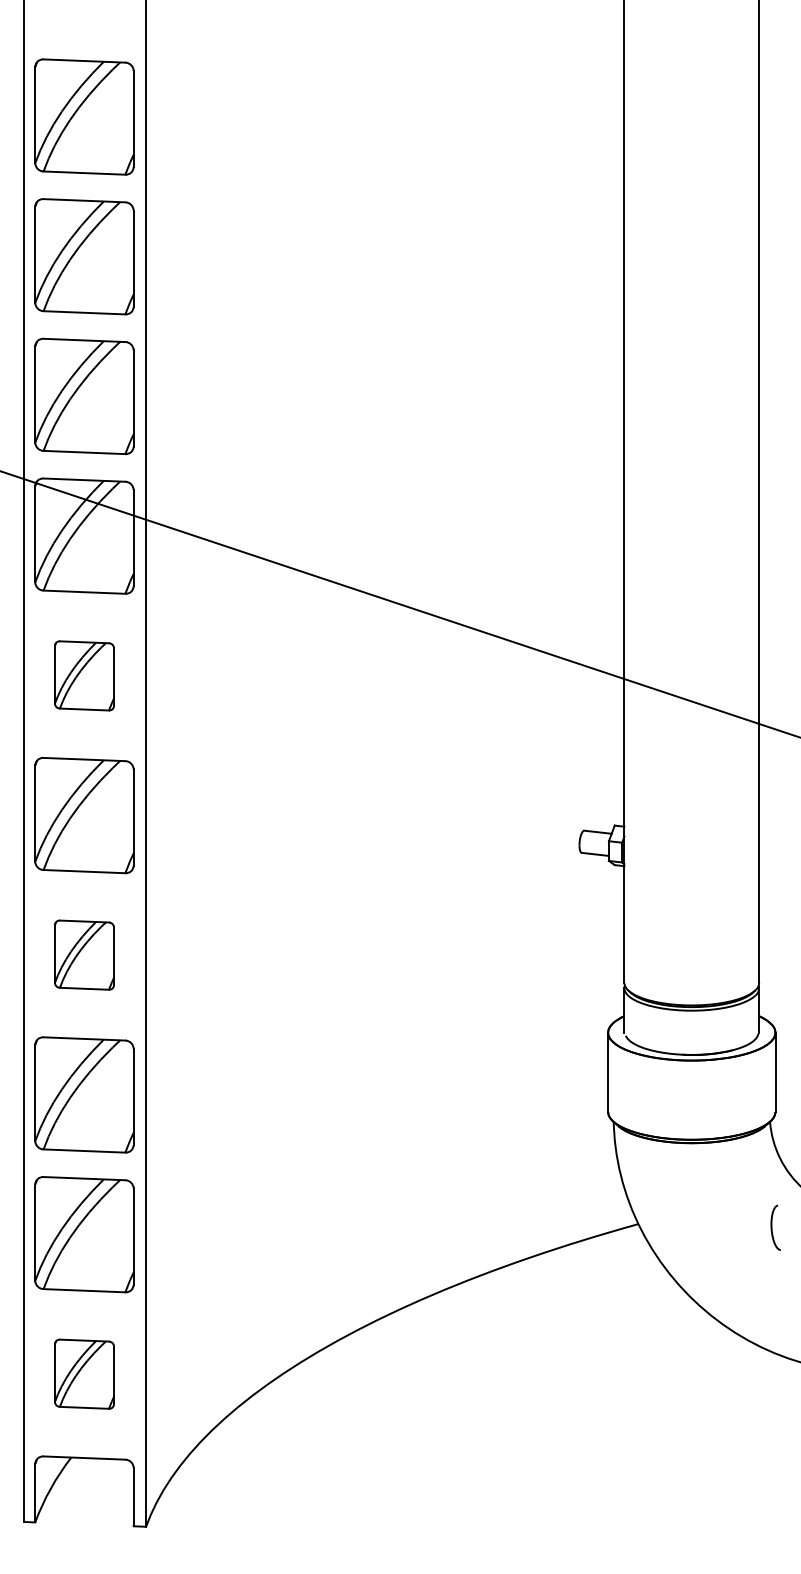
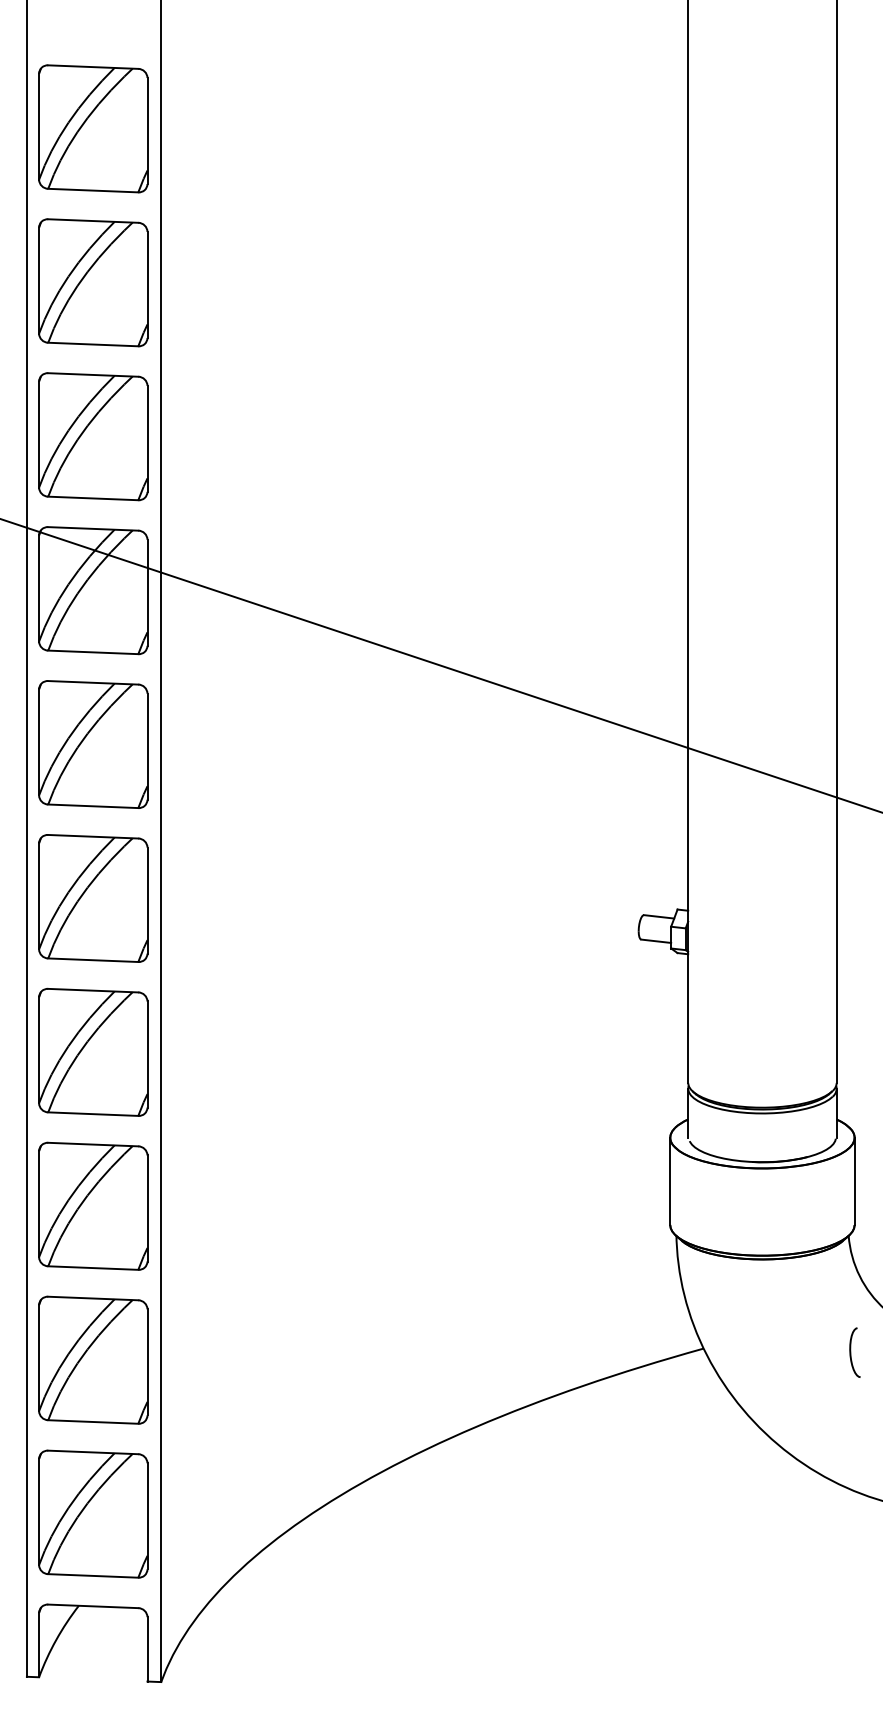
part: (84, 675) -> (93, 744), size x1.67
part: (84, 954) -> (93, 1051), size x1.67
part: (84, 1373) -> (93, 1513), size x1.67

